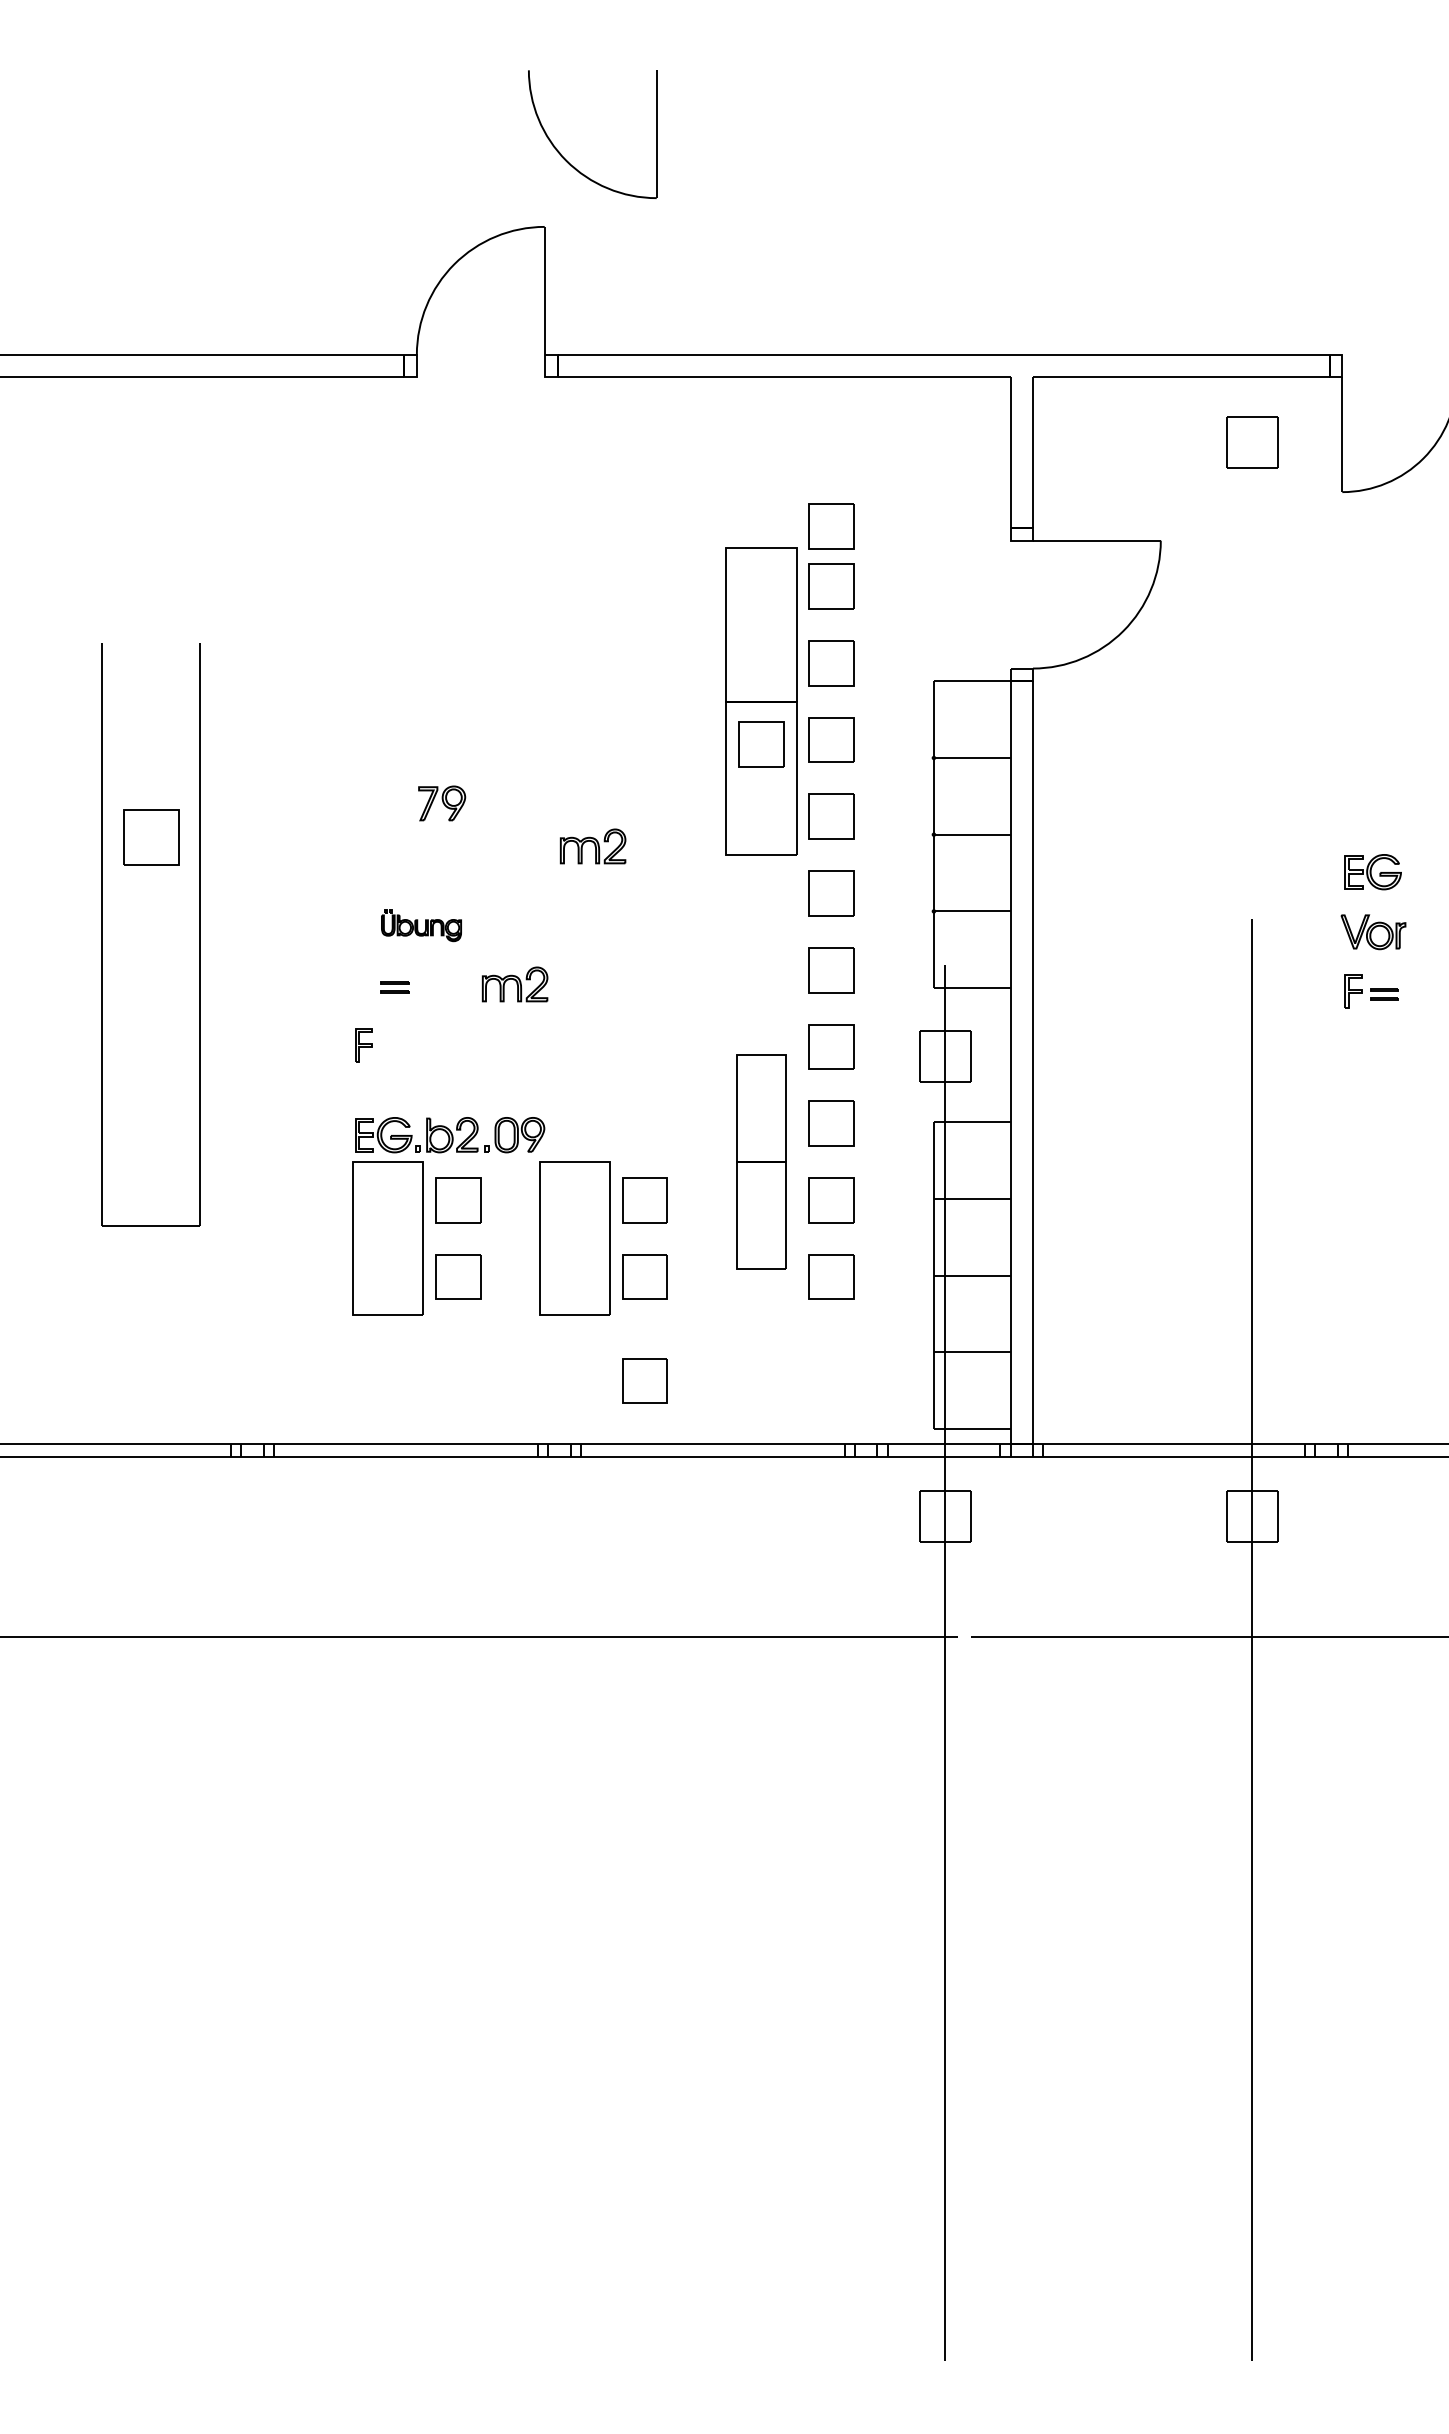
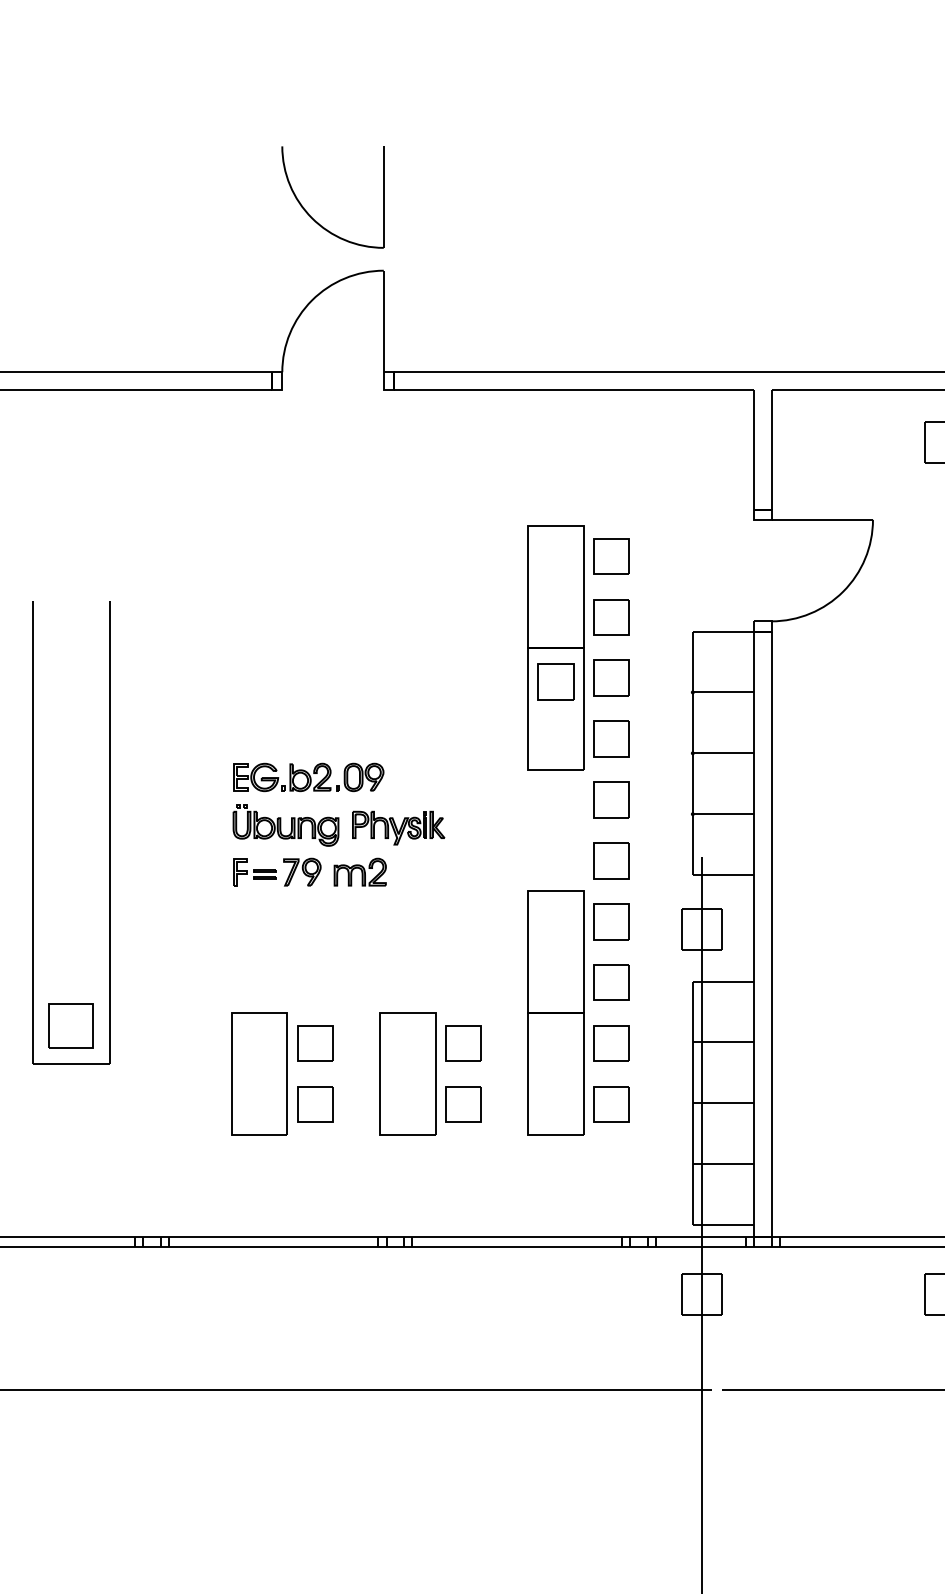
part: (566, 159) -> (312, 217), moved
part: (831, 526) -> (611, 508), removed
part: (442, 803) -> (302, 872), moved
part: (151, 837) -> (71, 1025), moved
part: (592, 846) -> (421, 762), removed
part: (421, 925) -> (285, 825), size x1.67
part: (563, 928) -> (398, 827), added
part: (363, 1045) -> (239, 872), moved
part: (450, 1135) -> (308, 777), moved
part: (761, 1161) -> (555, 1012), size x1.43
part: (644, 1380) -> (463, 1186), removed

